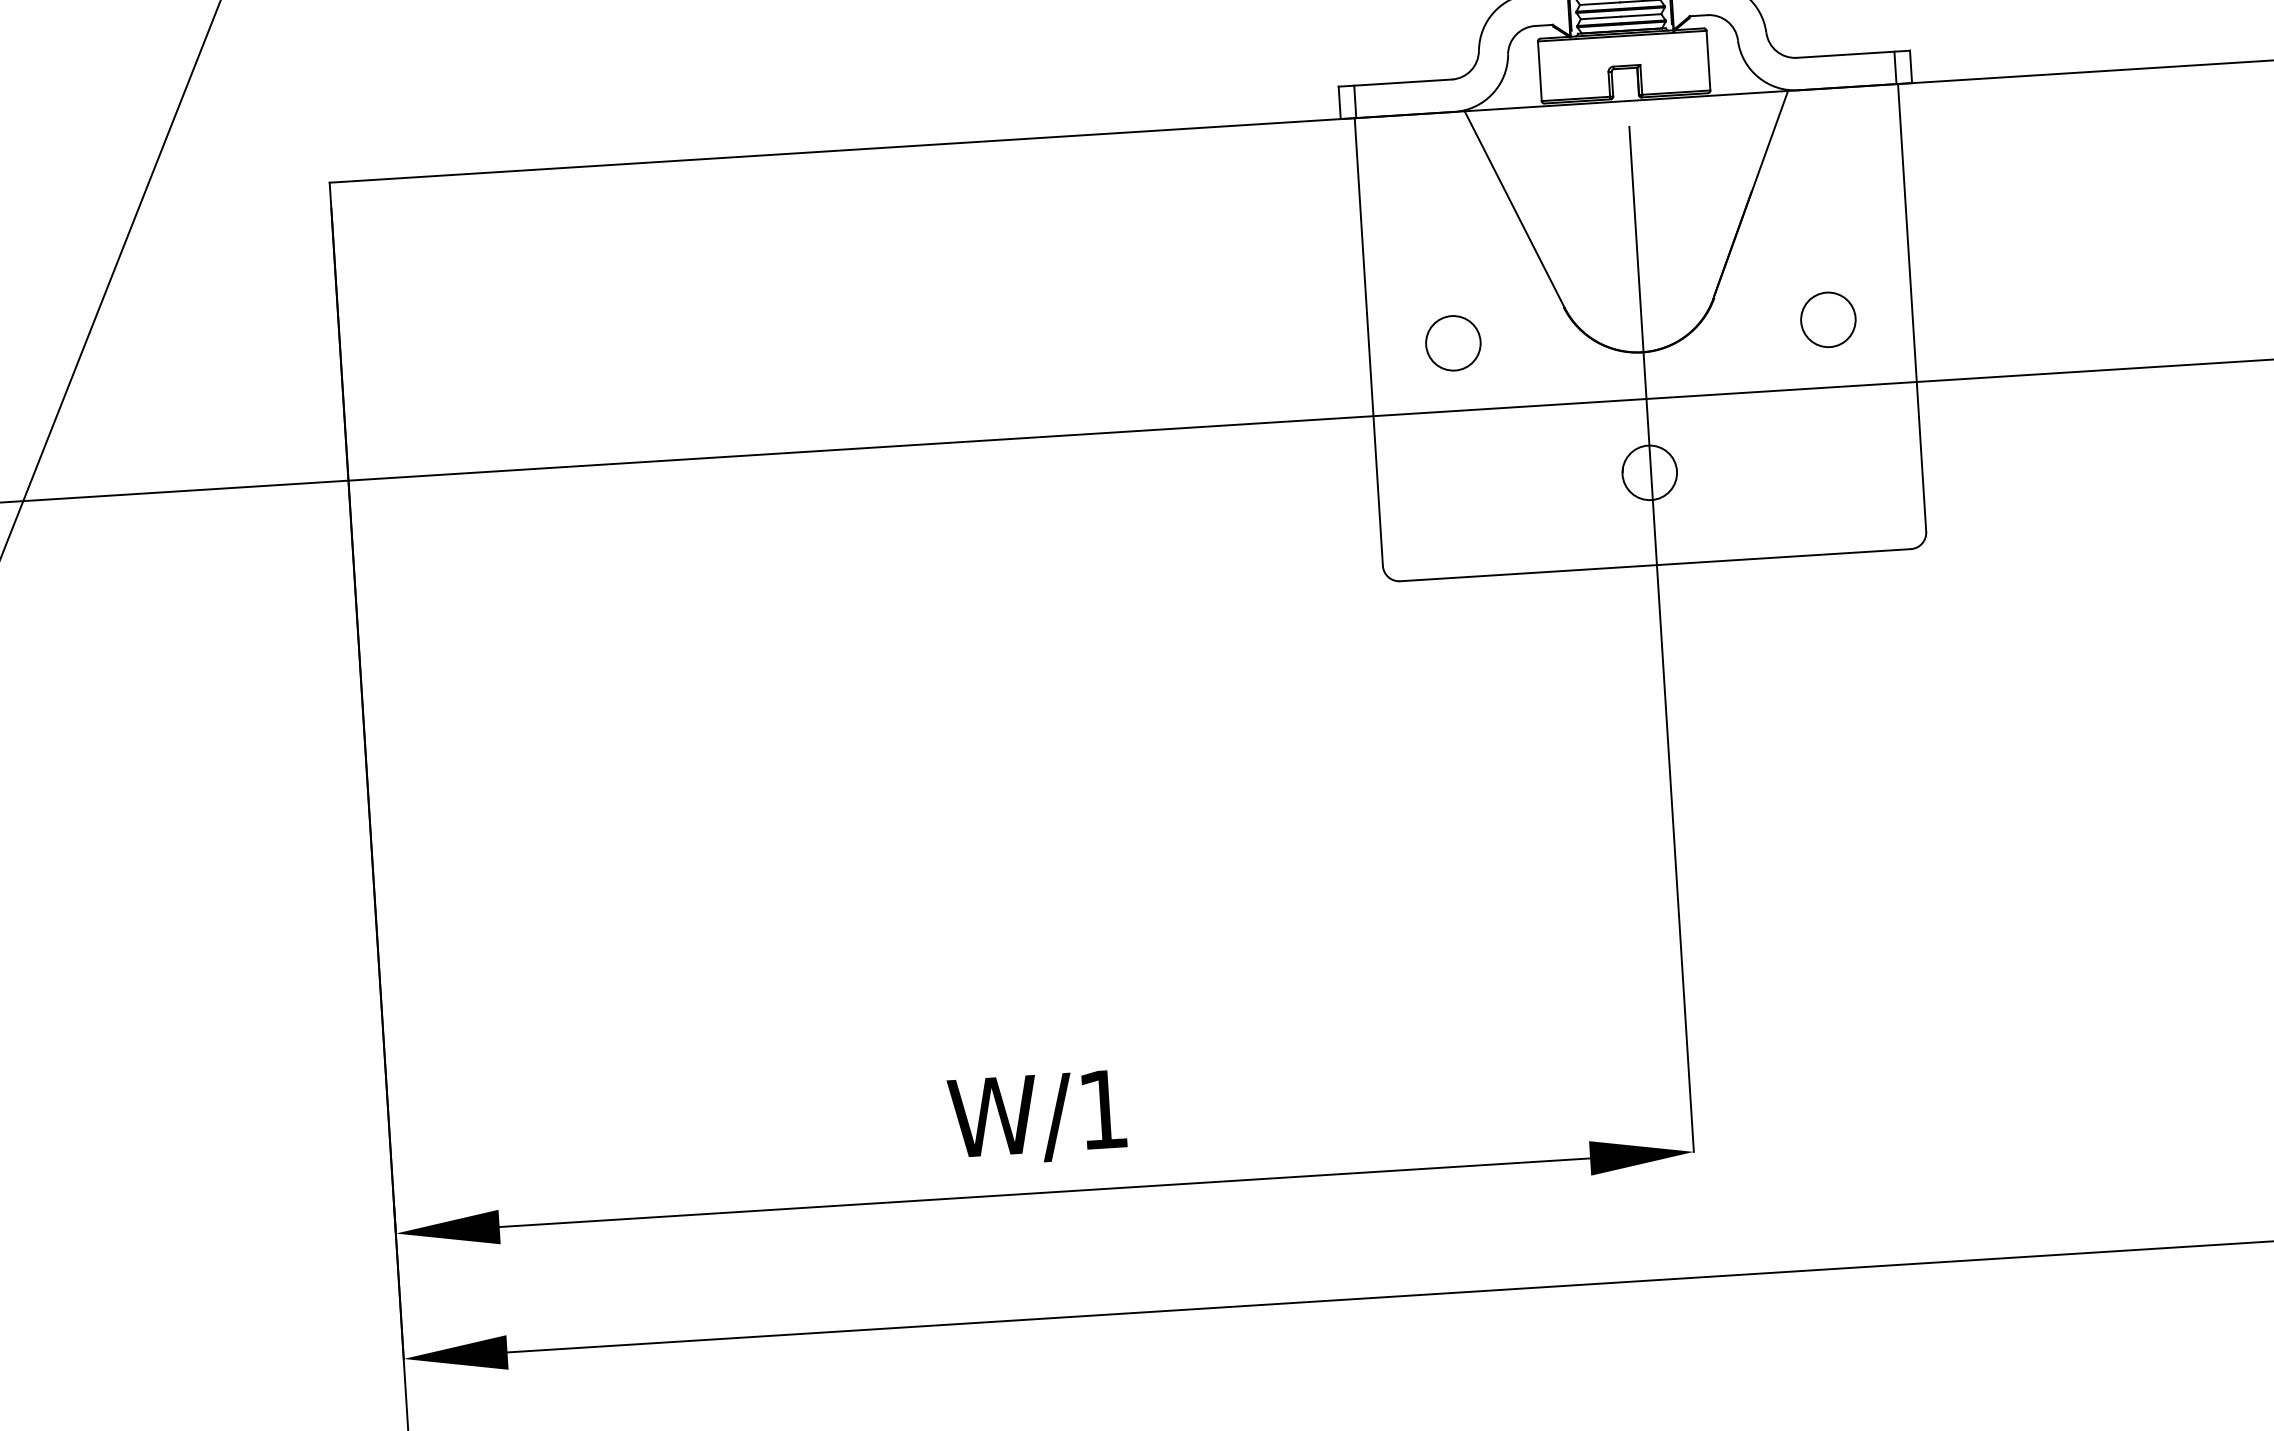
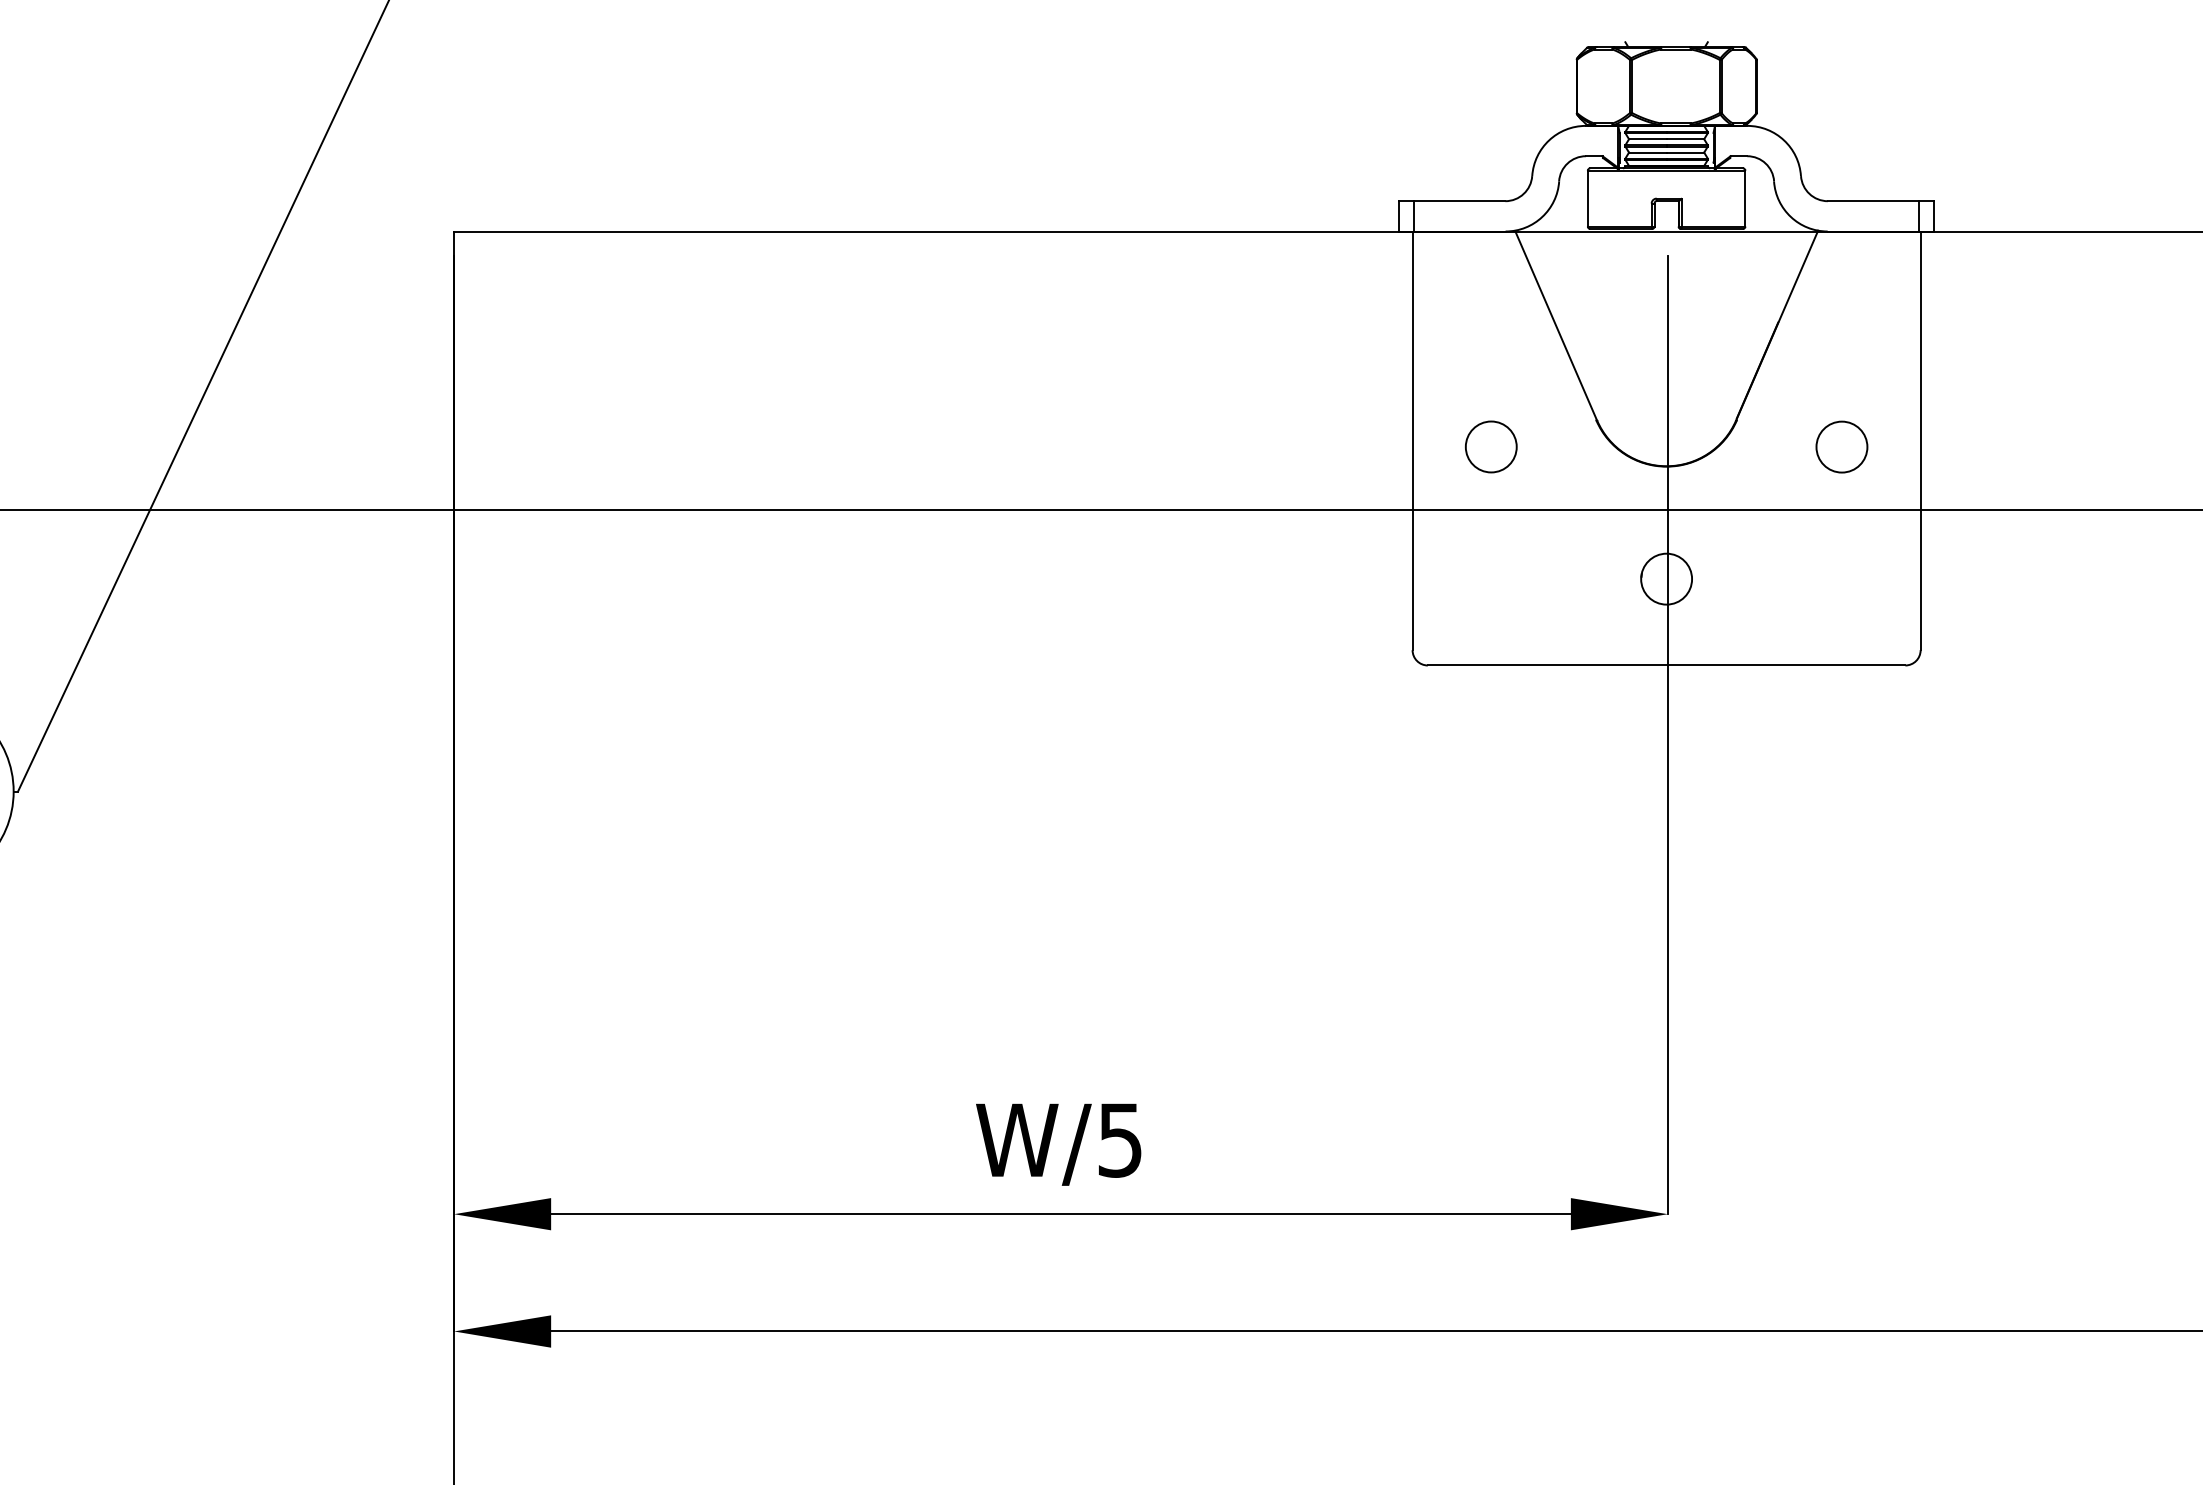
text: (1102, 1109) -> (1119, 1140), W/1 -> W/5

